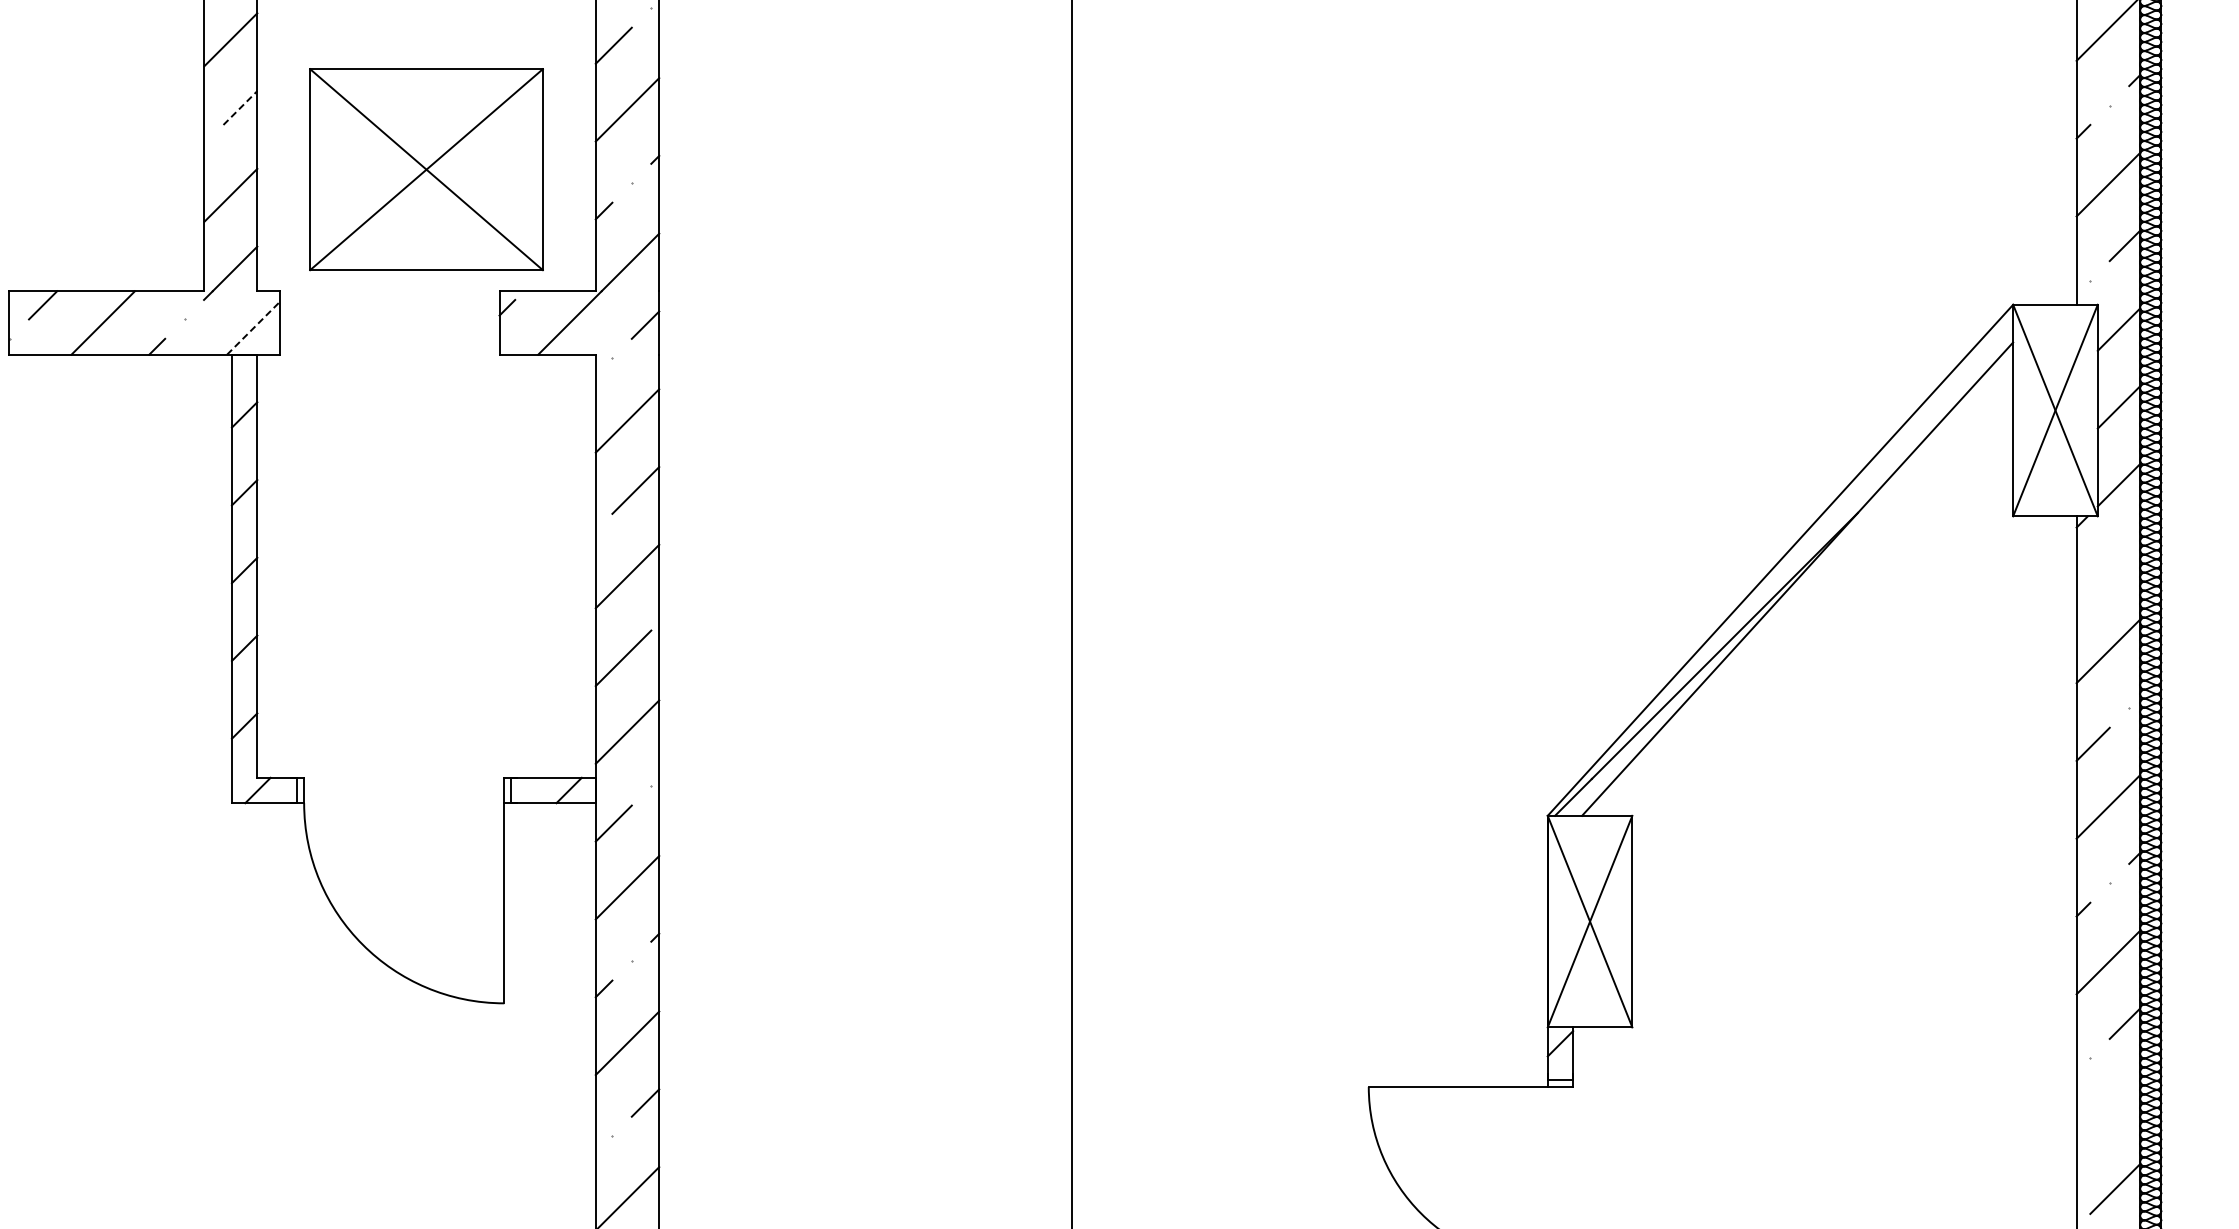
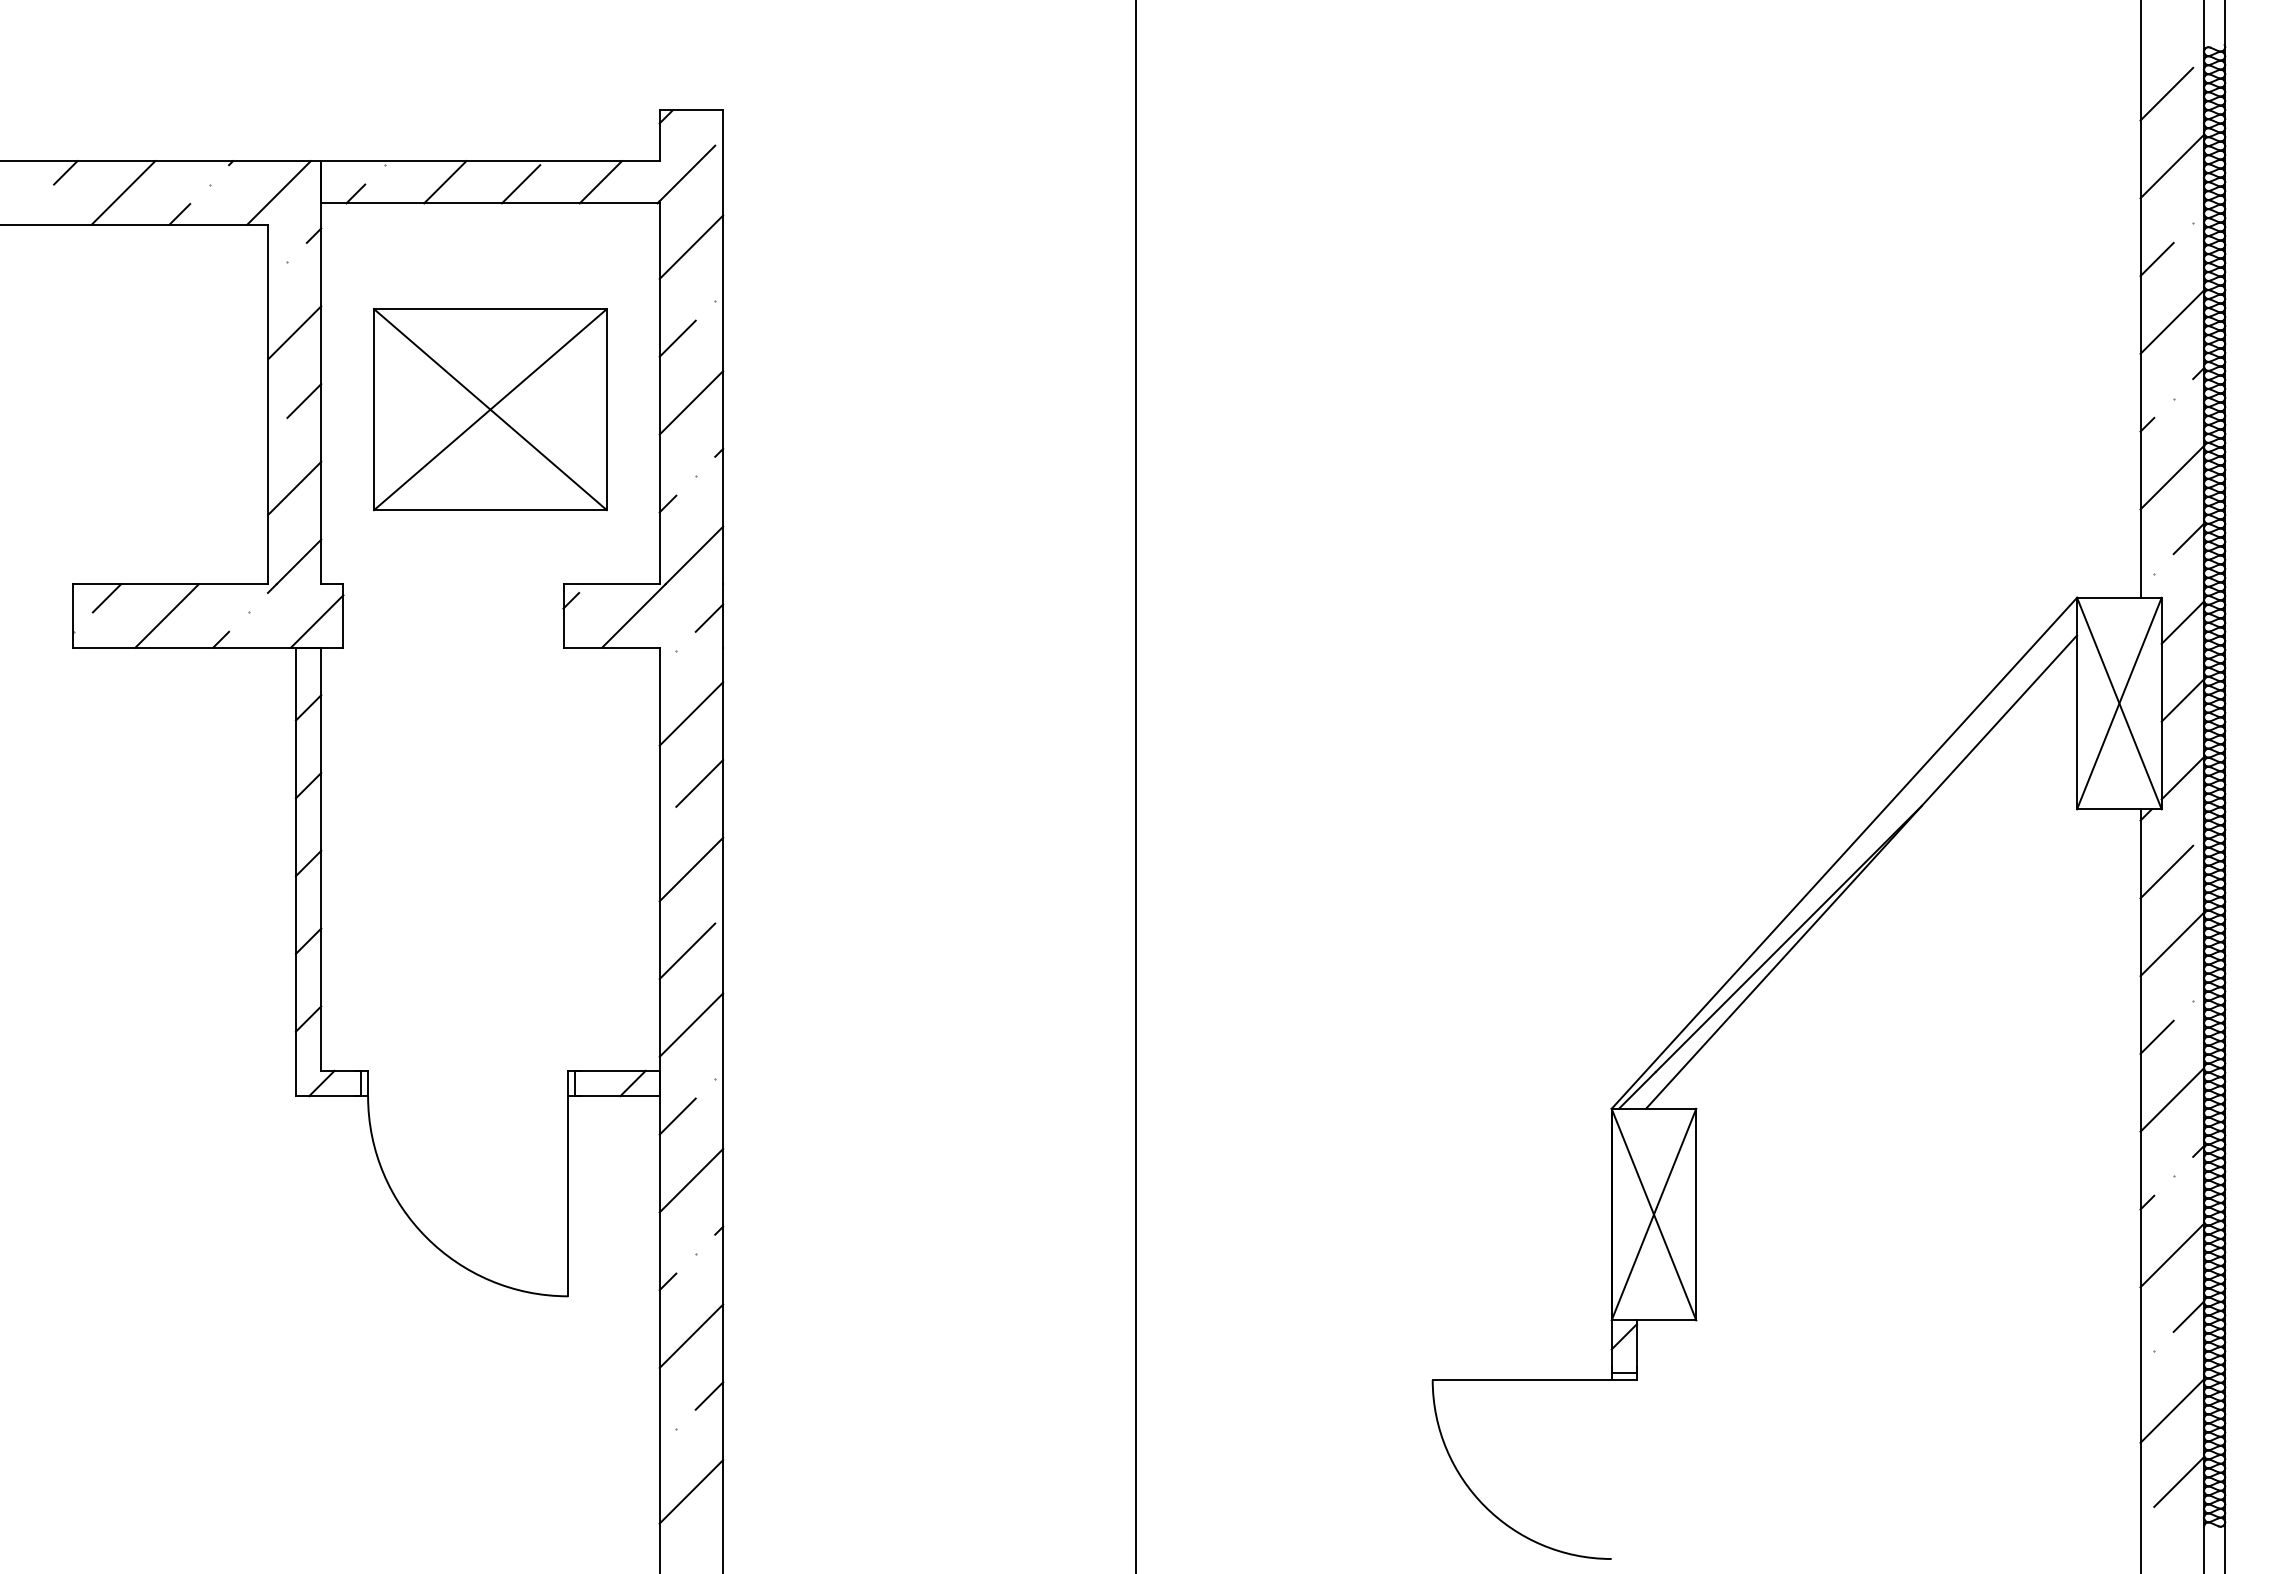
line: (240, 108) -> (304, 401), dashed -> solid
part: (426, 169) -> (490, 409), moved
line: (253, 328) -> (317, 621), dashed -> solid
line: (2102, 578) -> (2166, 871), added
line: (2108, 1117) -> (2172, 1410), added

